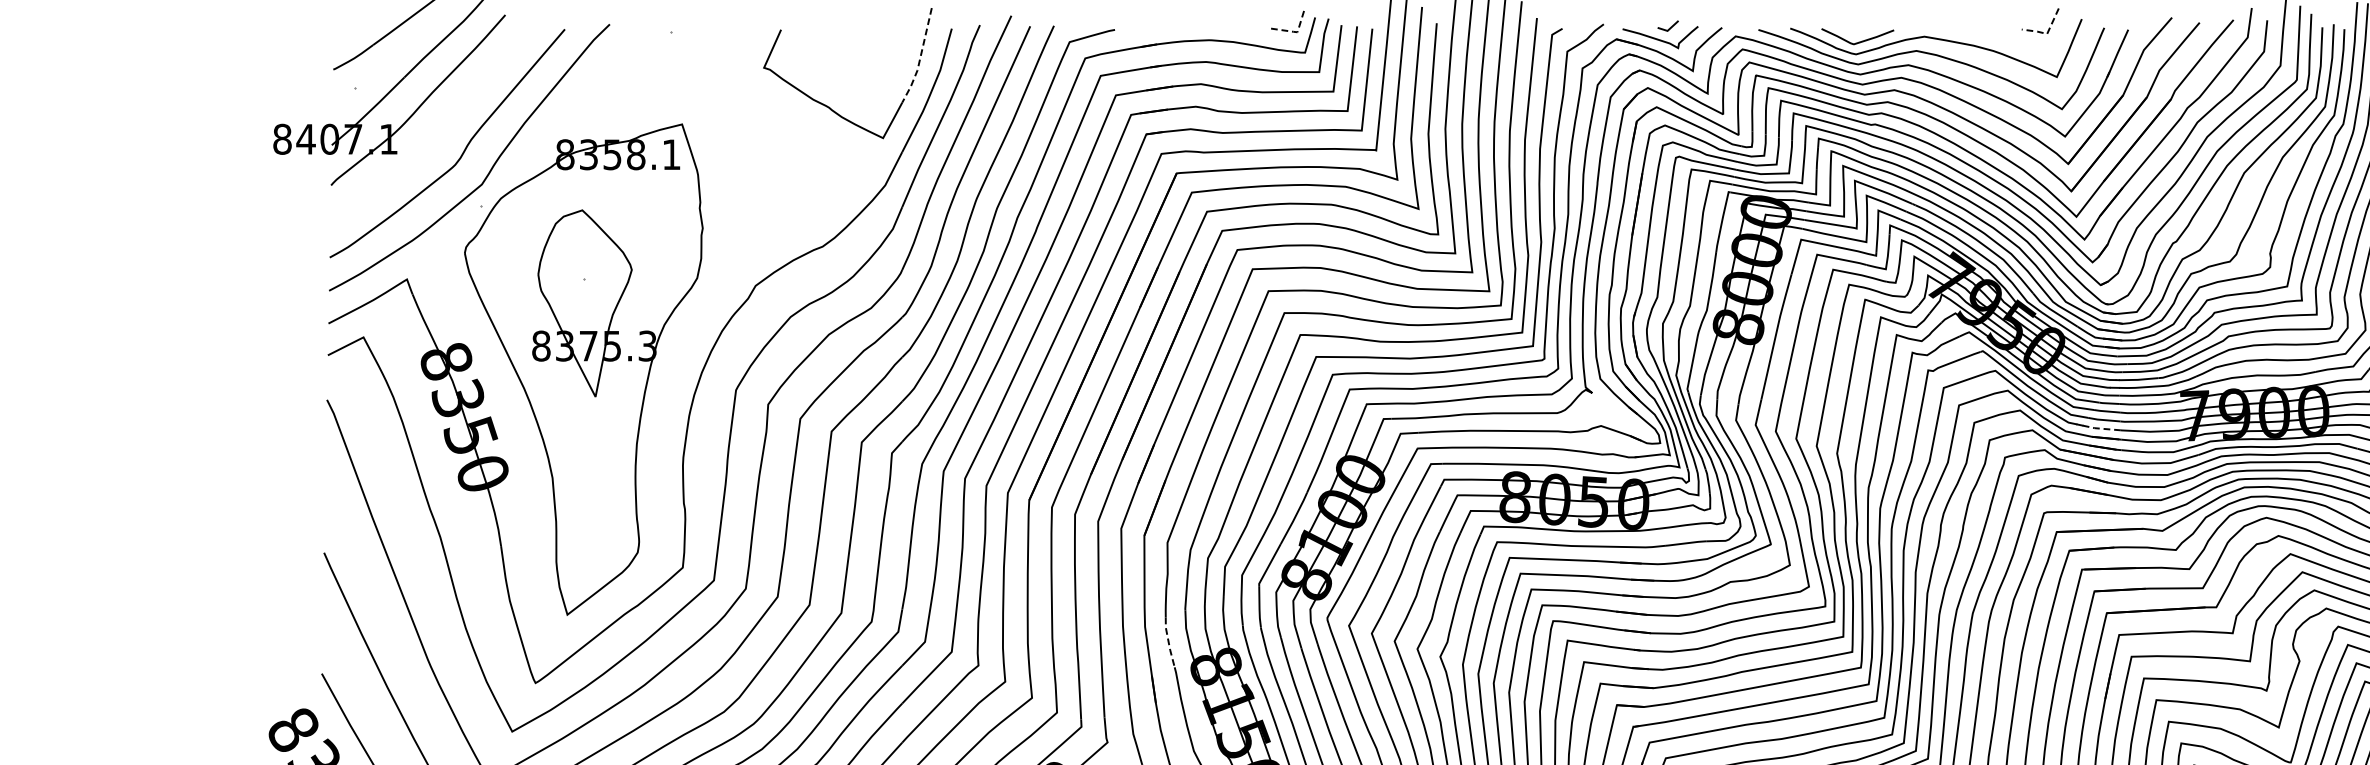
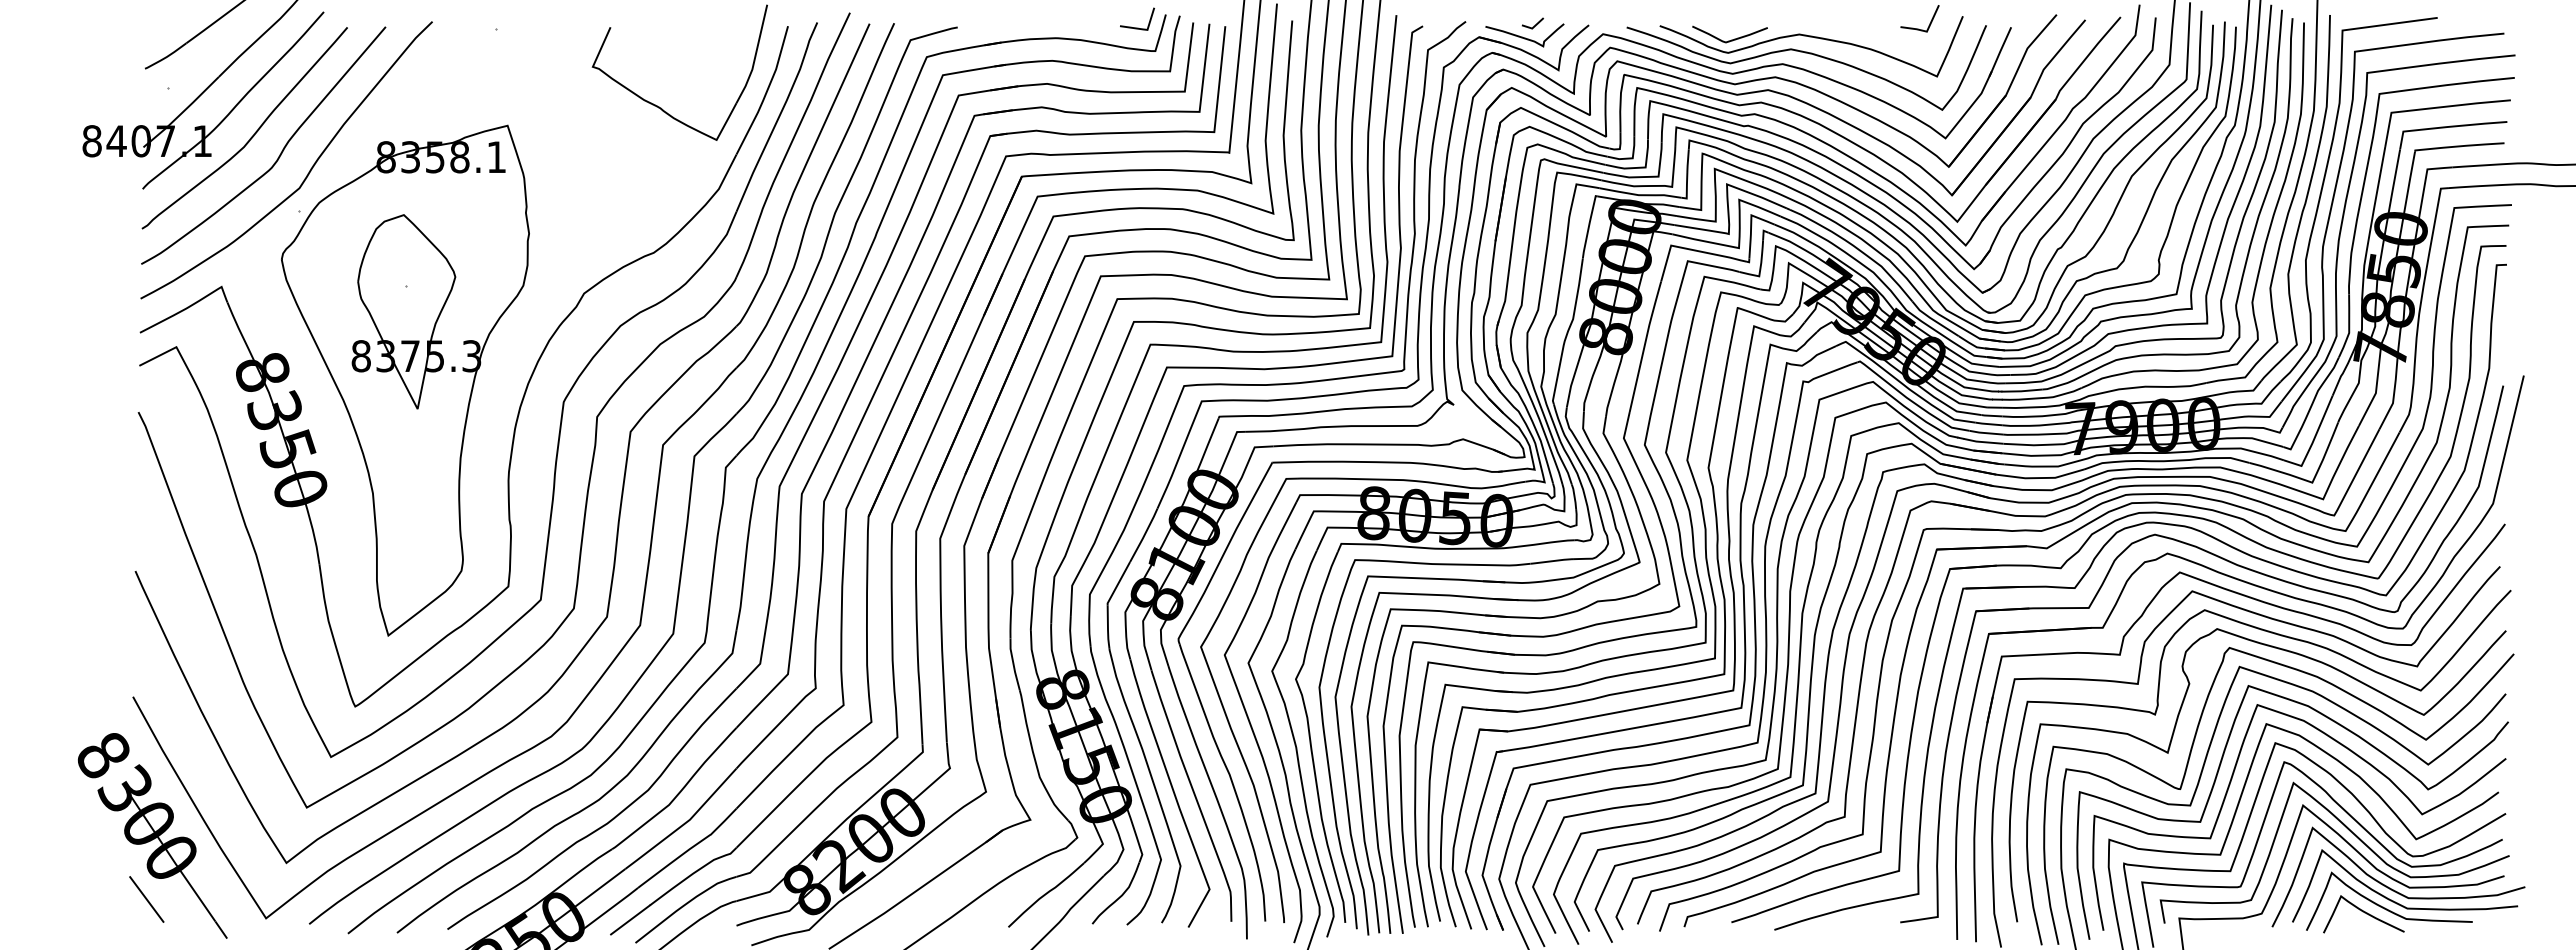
line: (1294, 31) -> (1144, 29), dashed -> solid
line: (2046, 33) -> (1926, 31), dashed -> solid
line: (920, 58) -> (755, 57), dashed -> solid
curve: (436, 133) -> (252, 135), added
line: (2100, 429) -> (1982, 442), dashed -> solid
line: (1168, 642) -> (1013, 664), dashed -> solid

